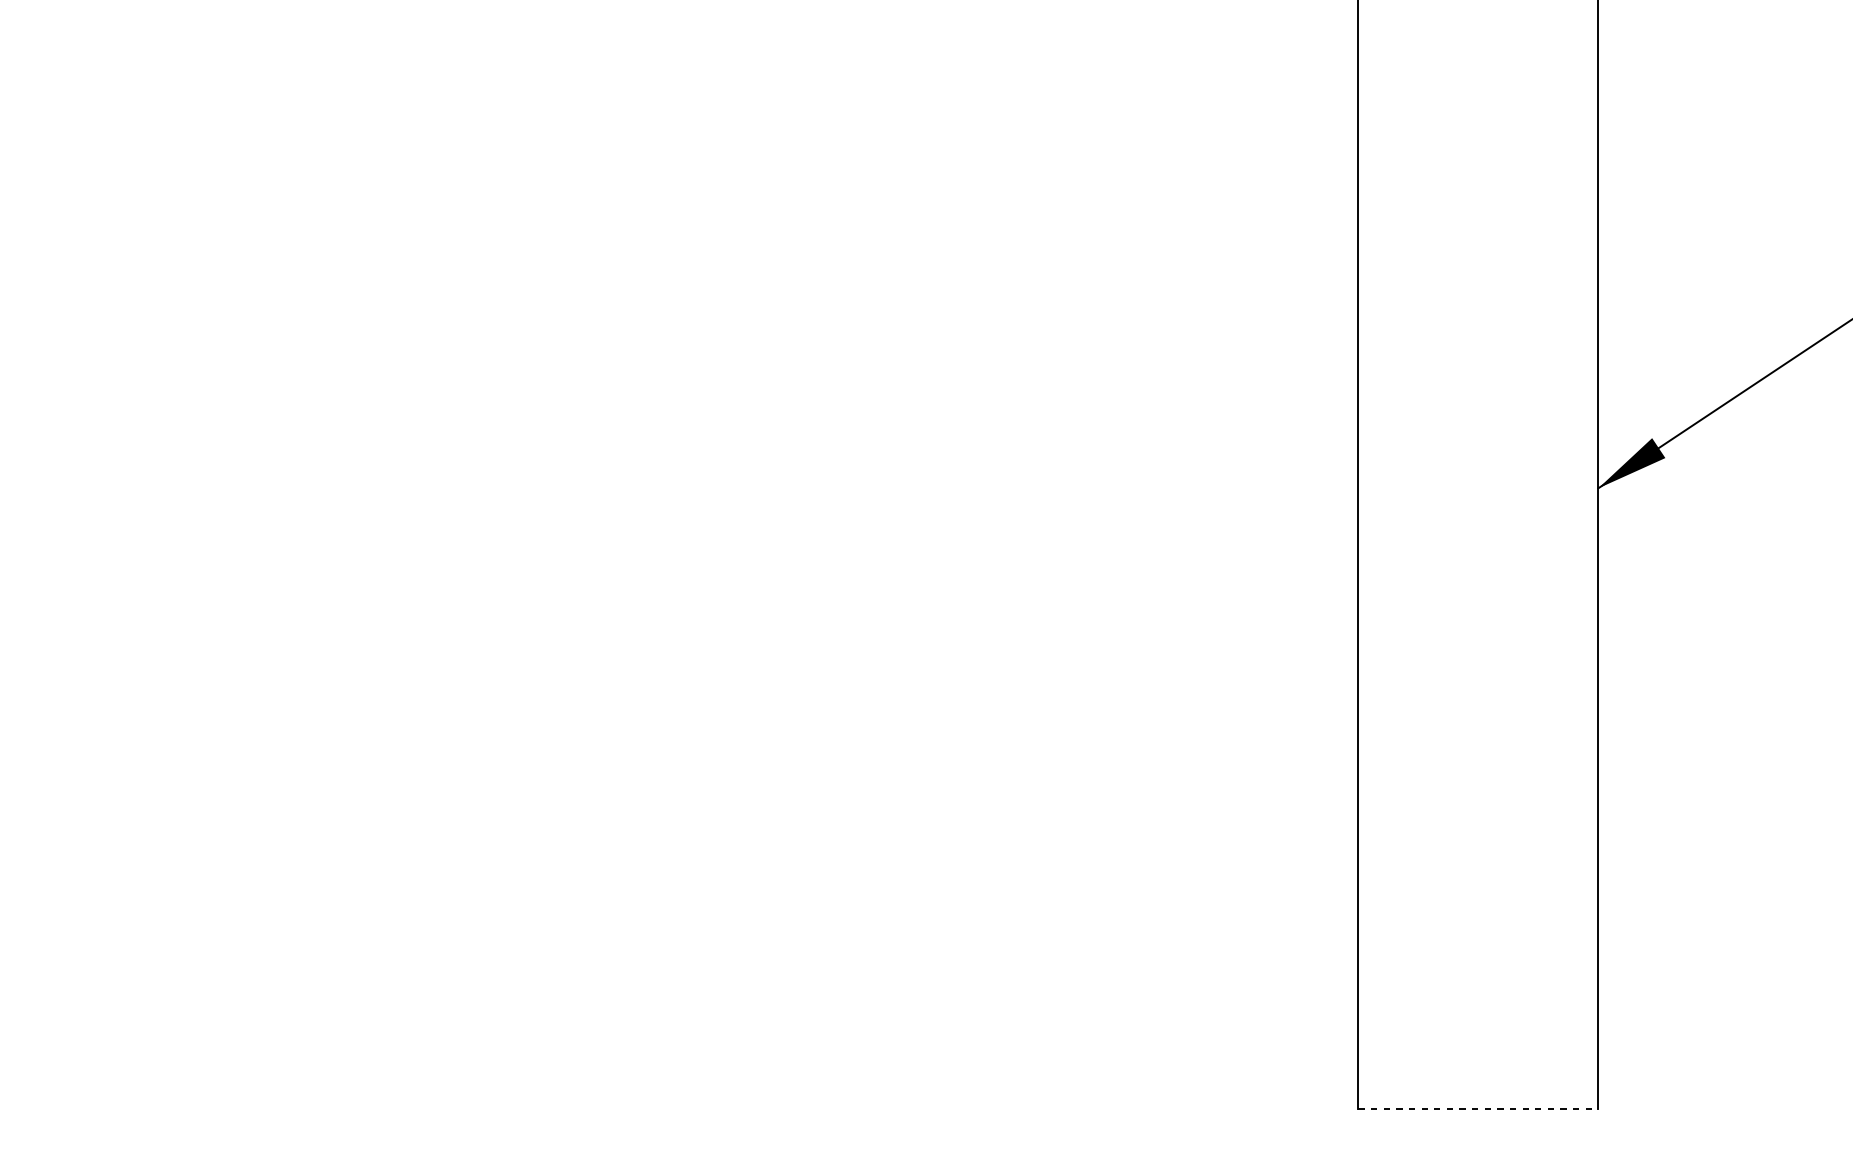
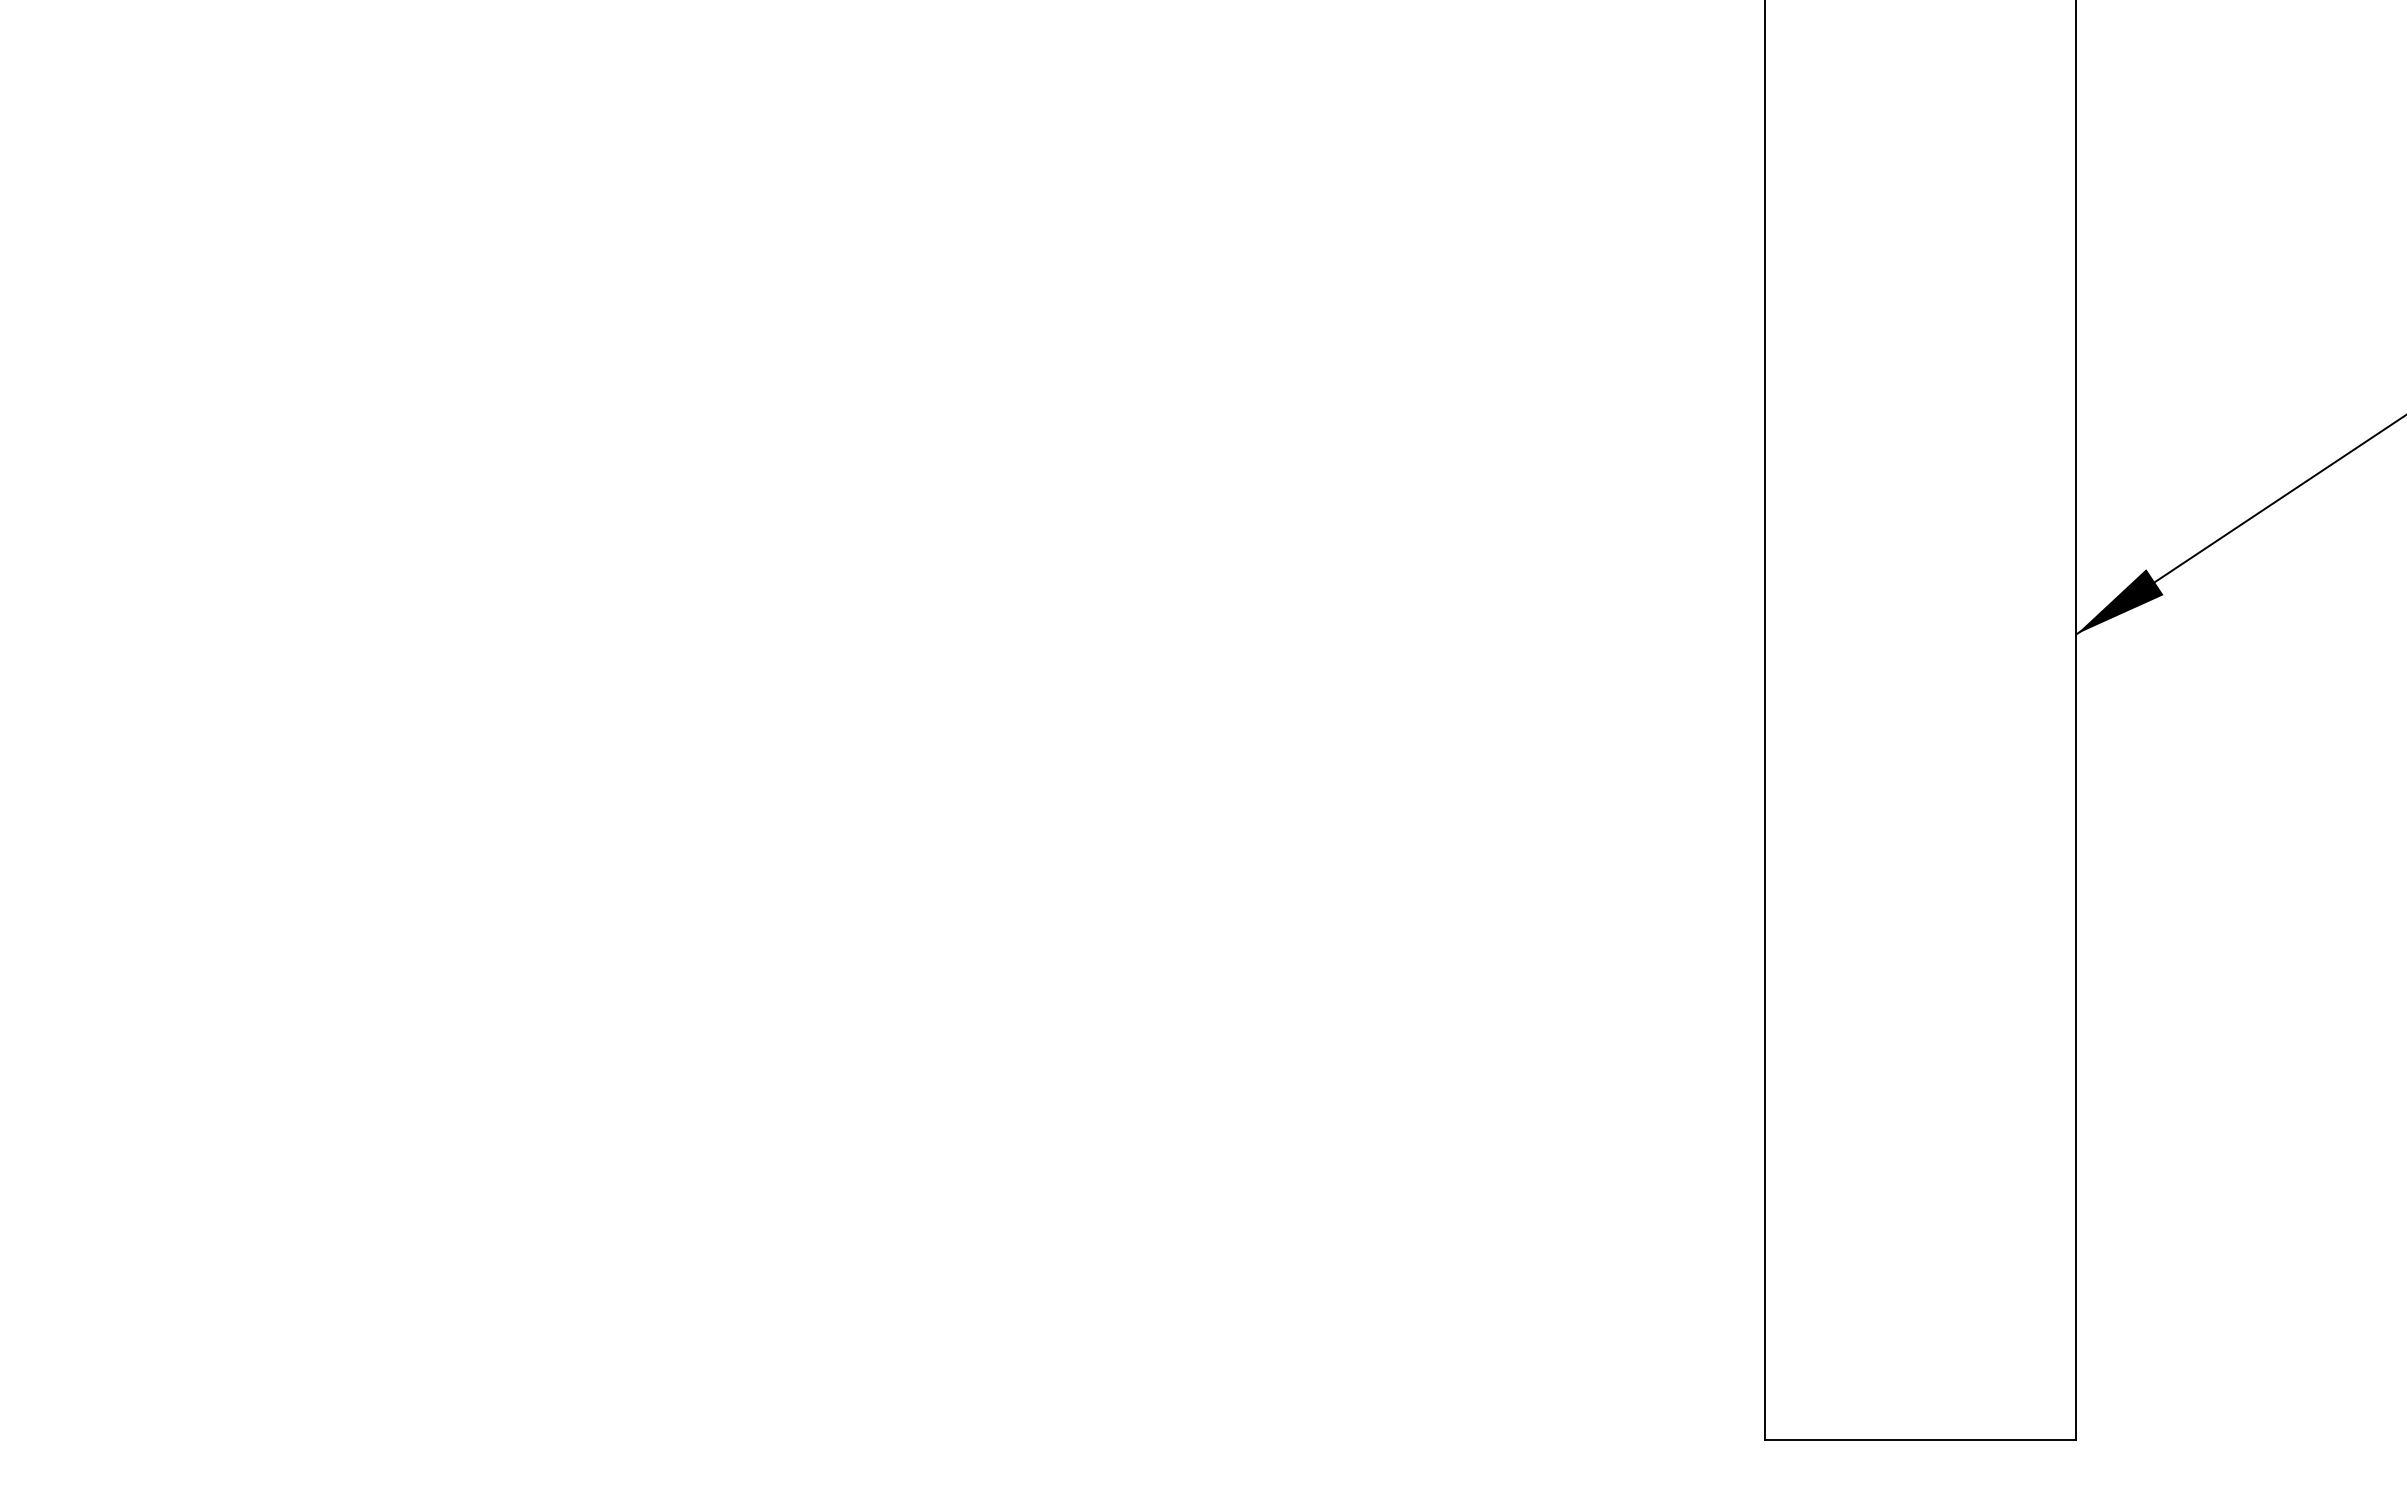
line: (1478, 1108) -> (1920, 1440), dashed -> solid

